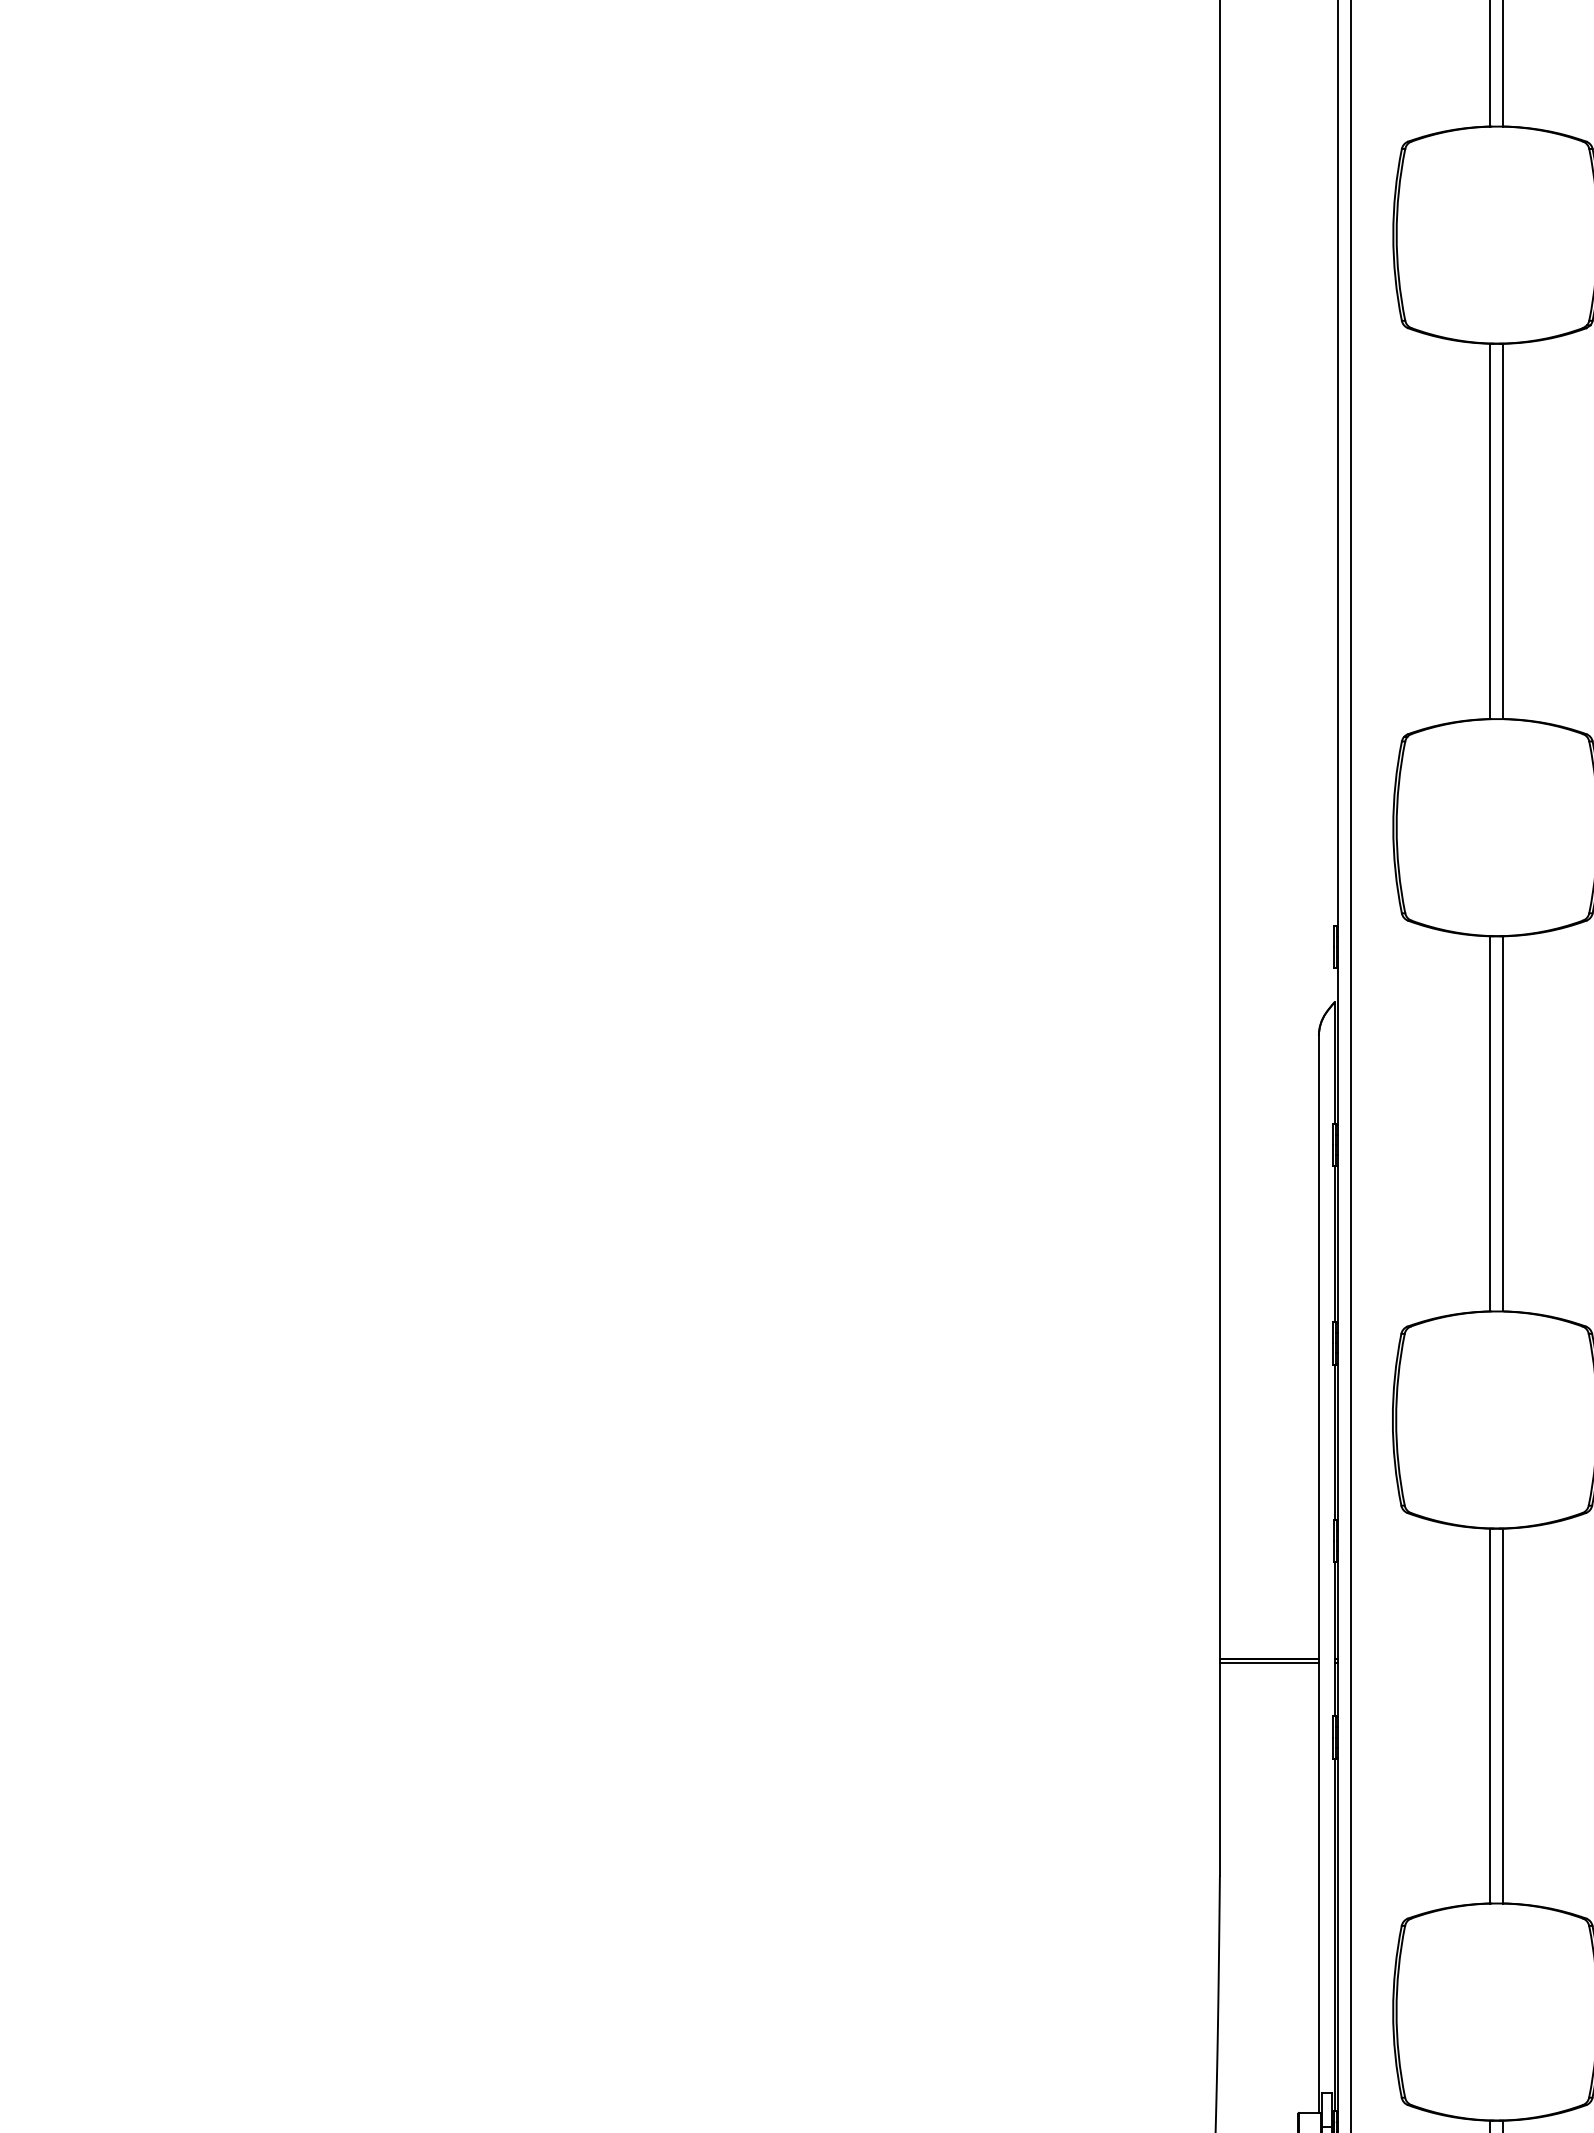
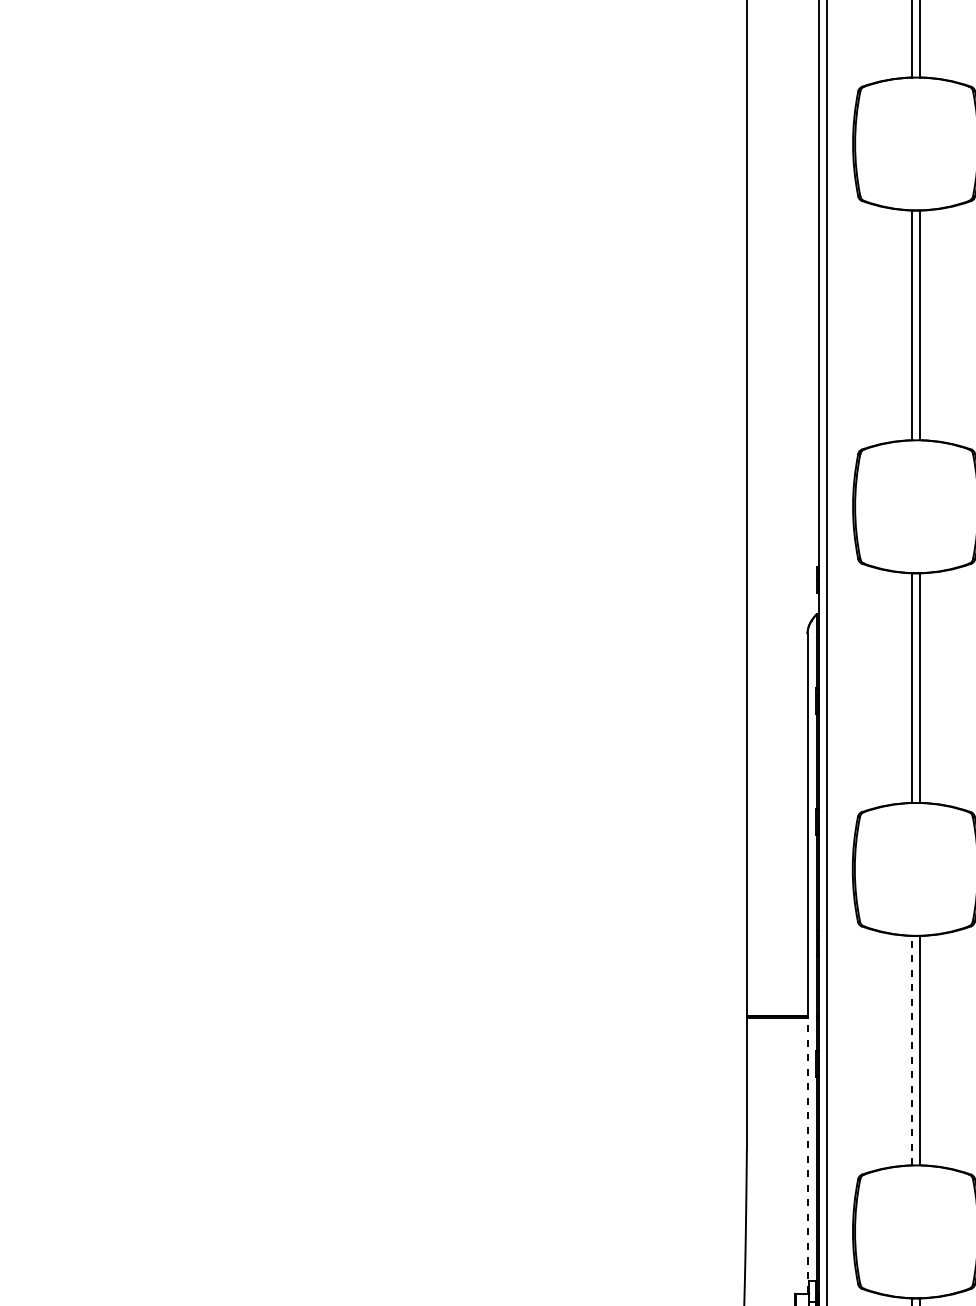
line: (1490, 1715) -> (912, 1050), solid -> dashed
line: (1318, 1887) -> (807, 1155), solid -> dashed

